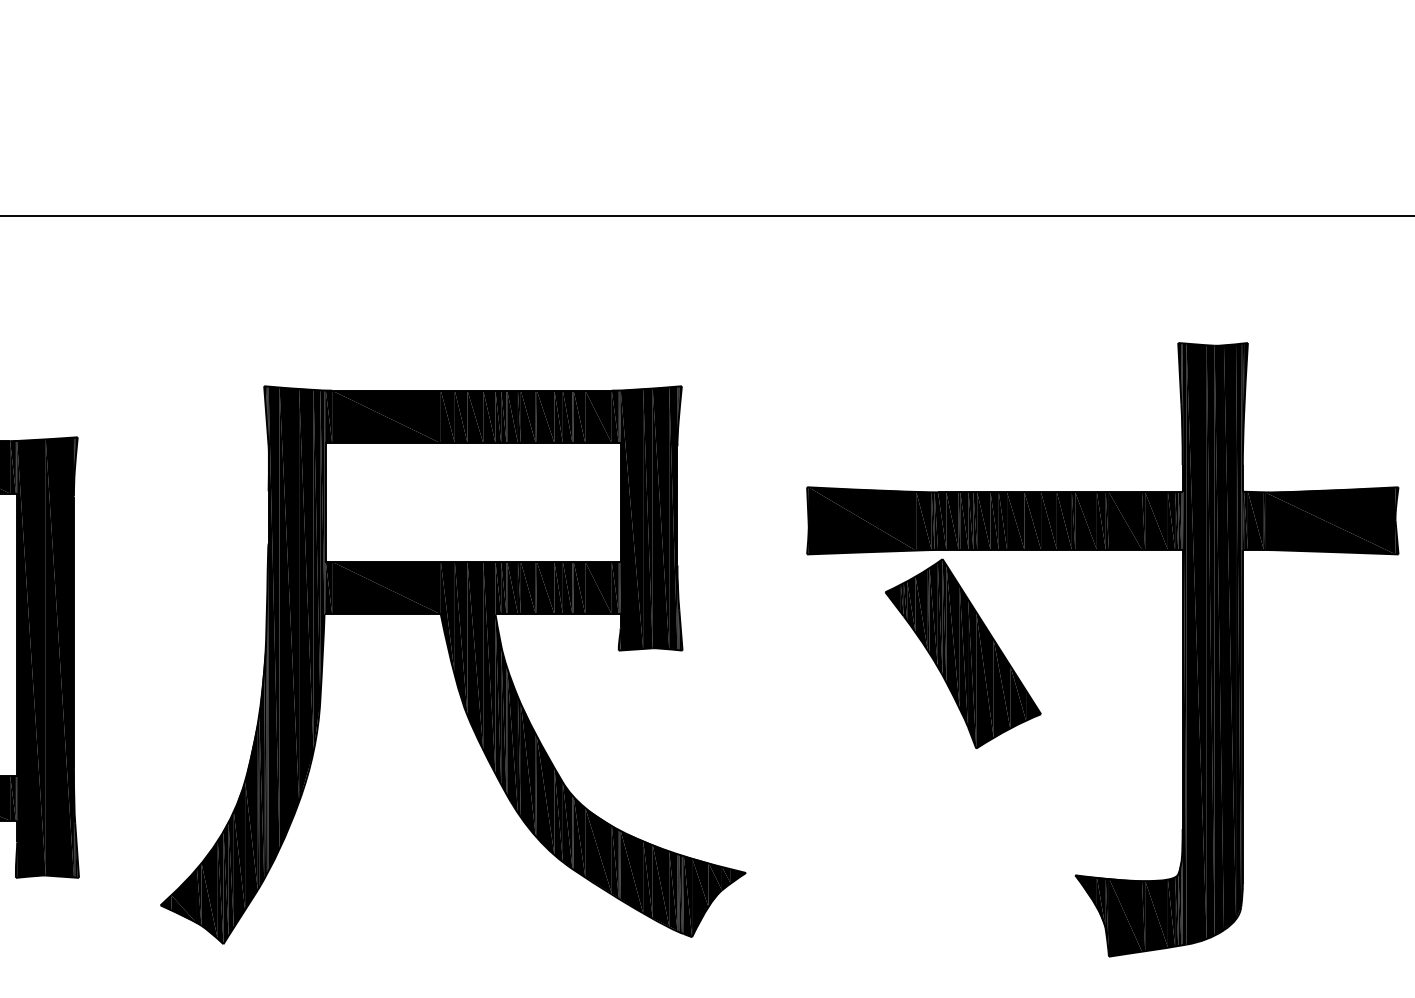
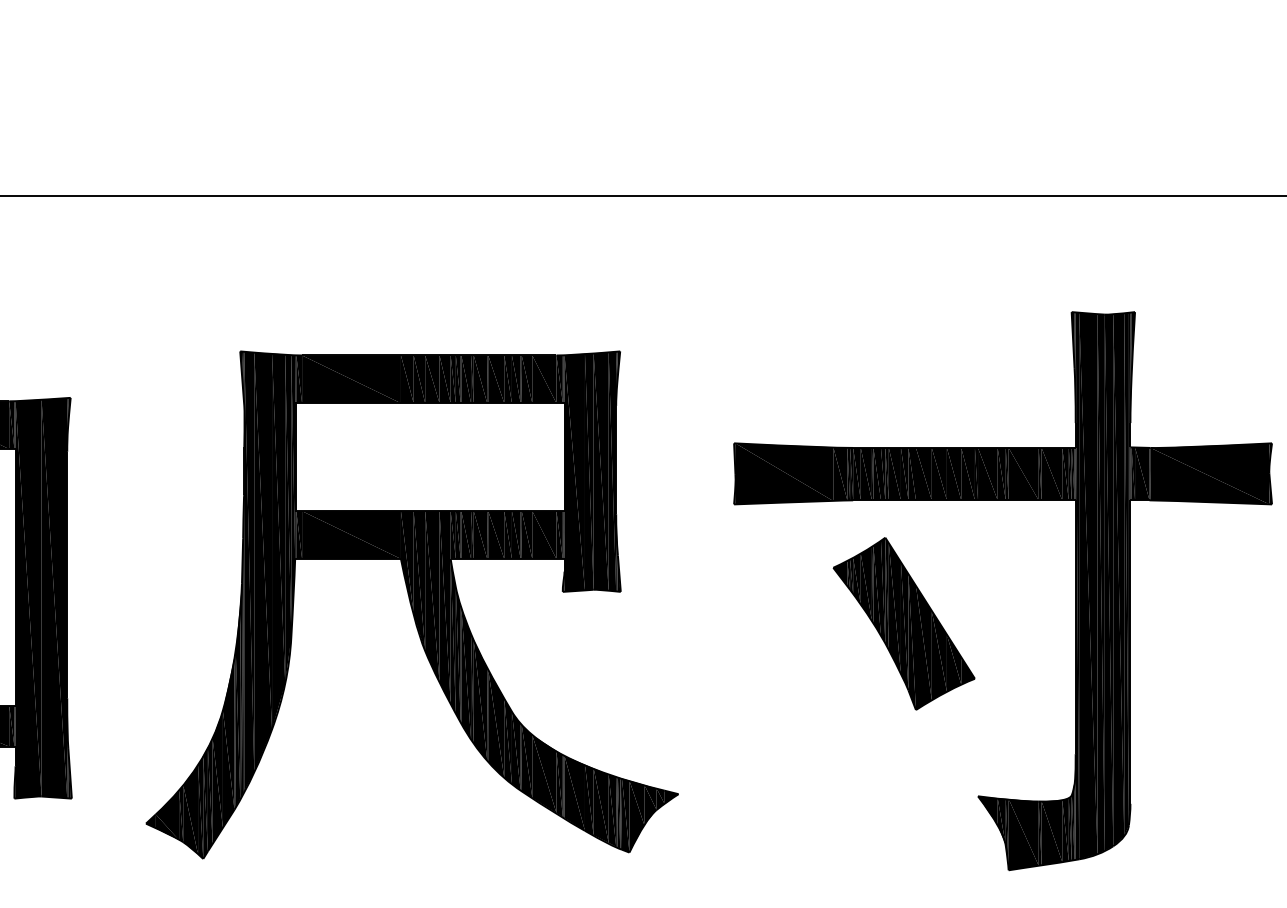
part: (962, 653) -> (903, 623), moved

